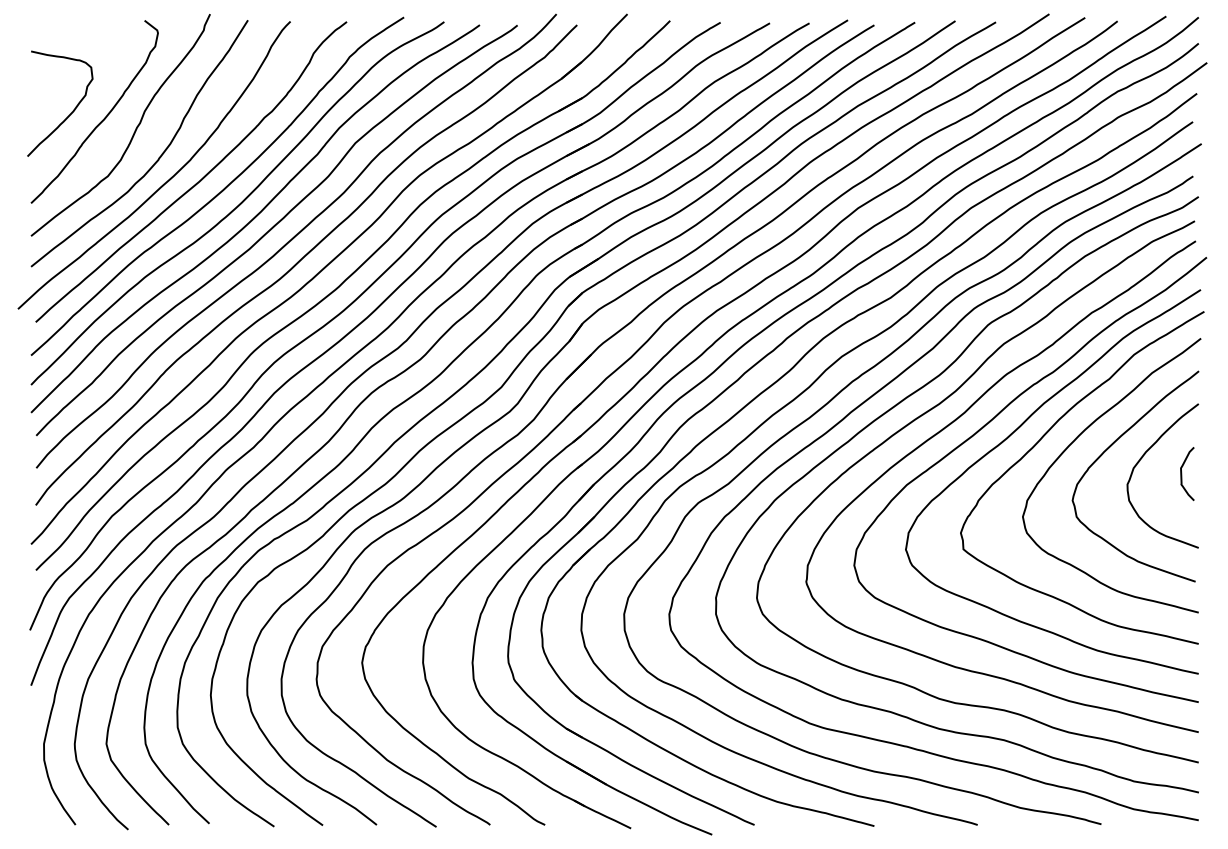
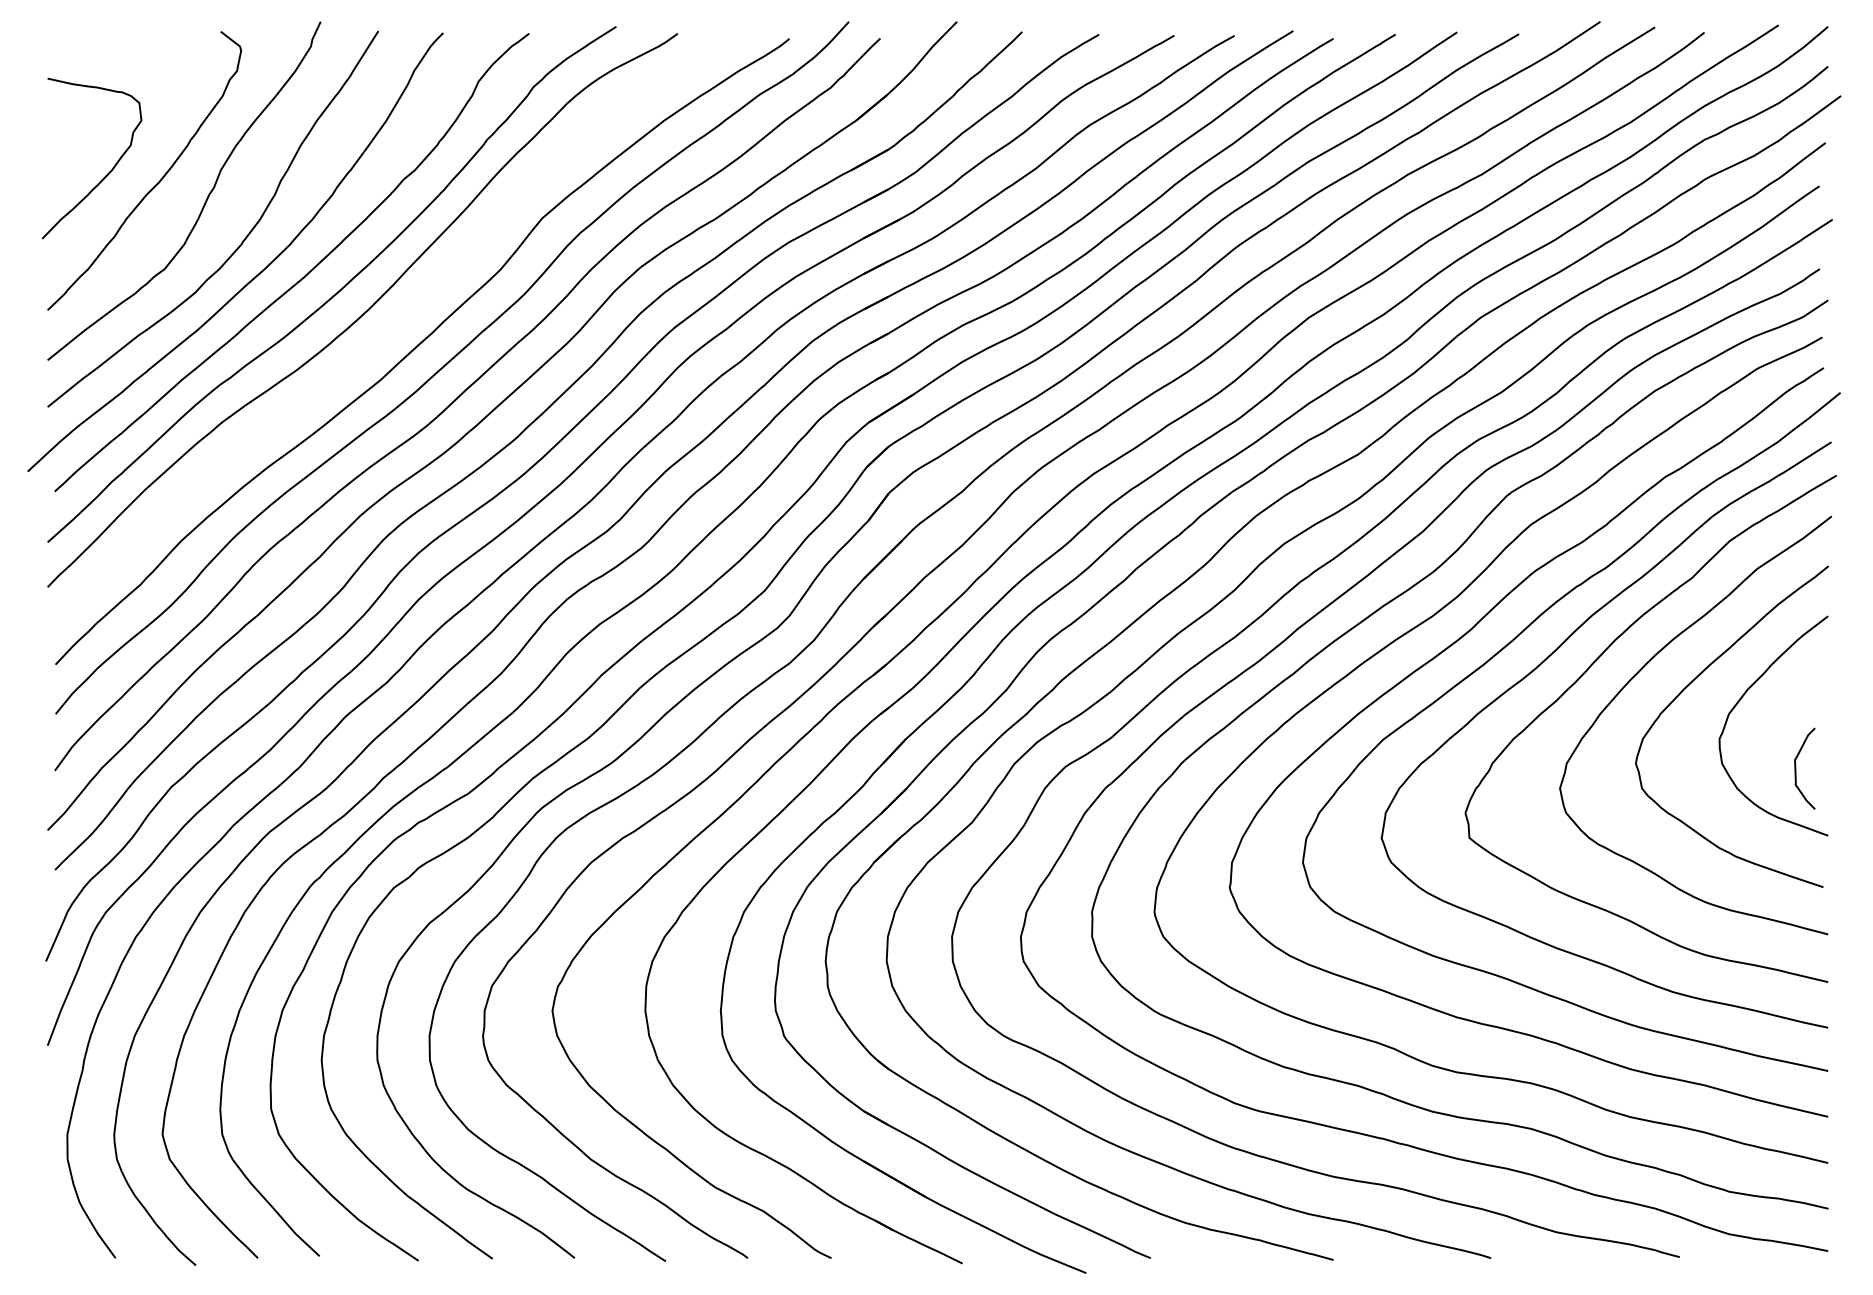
curve: (255, 218) -> (389, 333), removed
curve: (1182, 473) -> (1797, 767), moved

